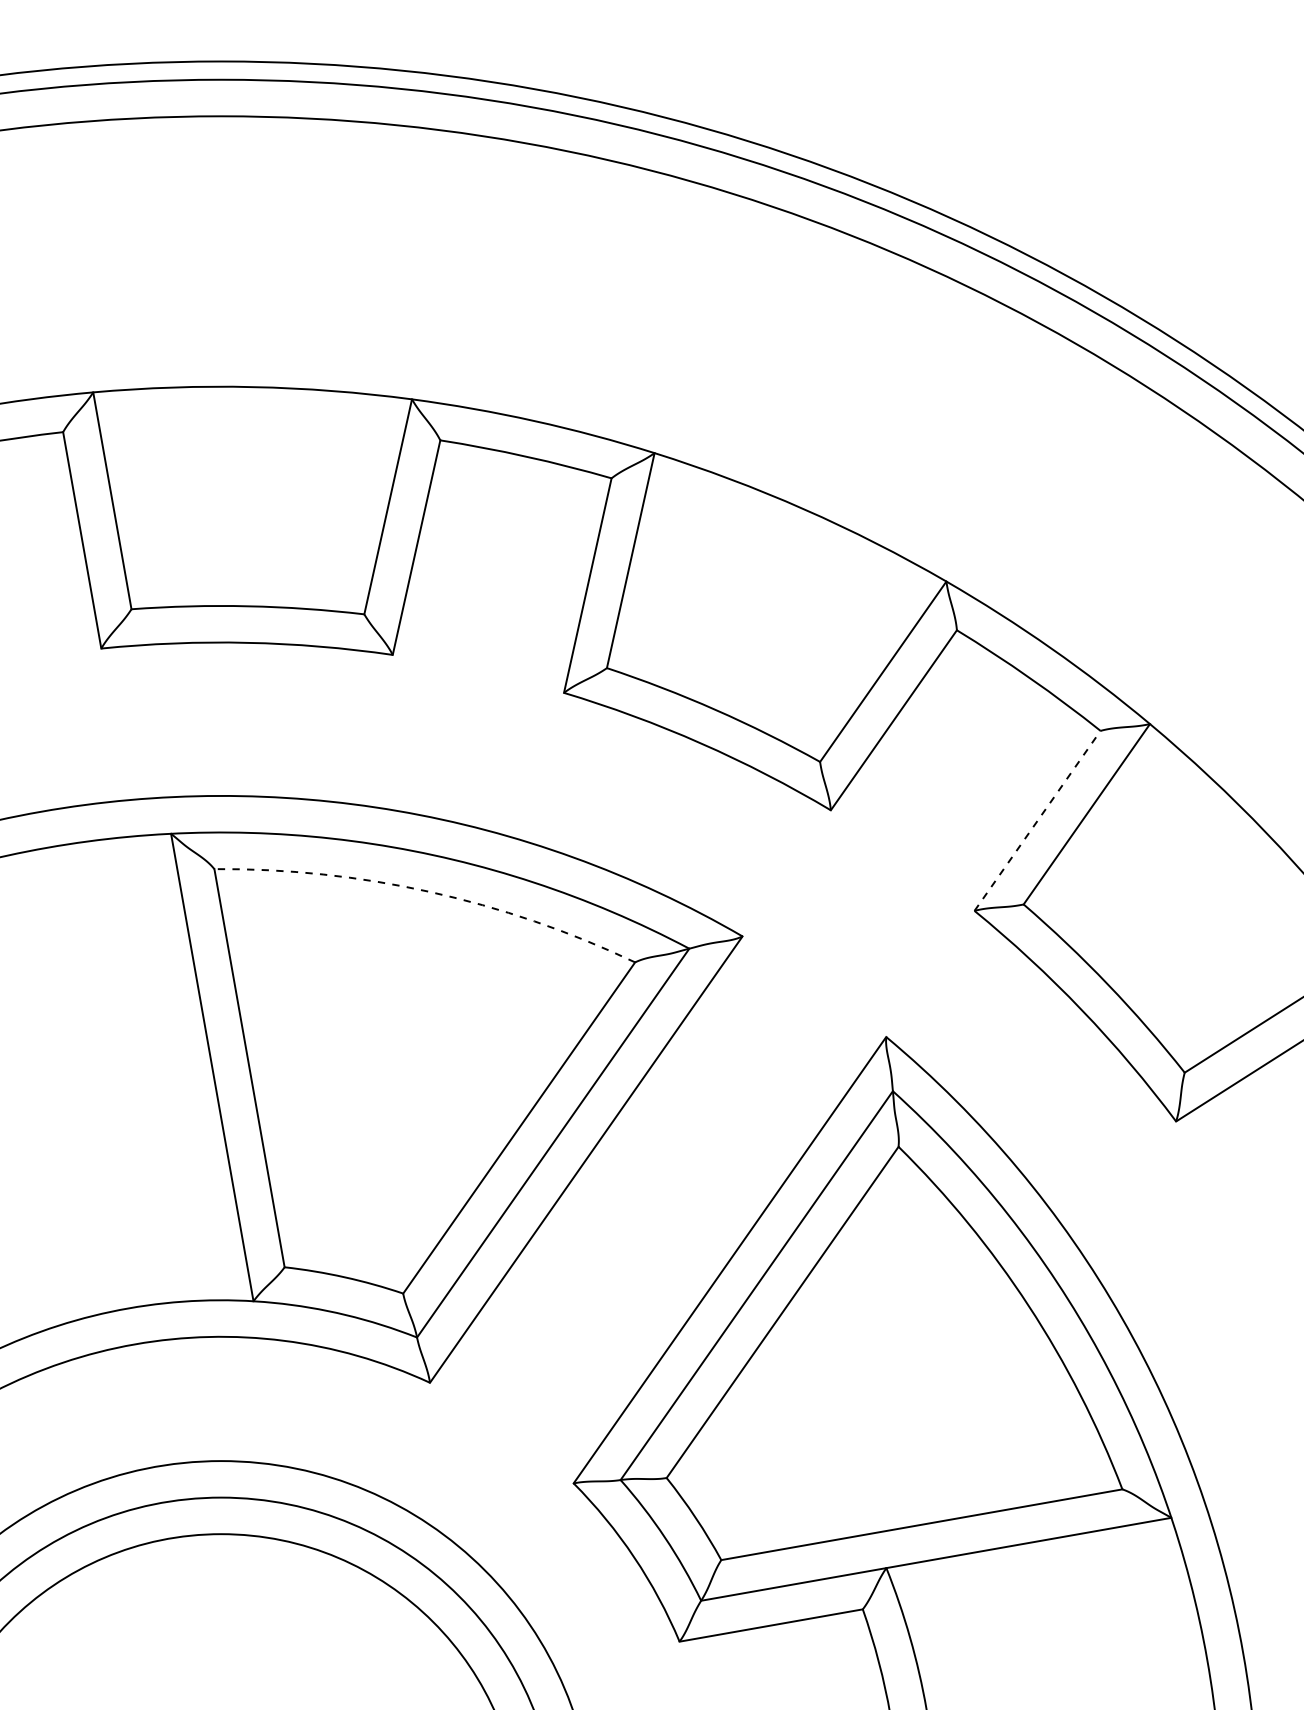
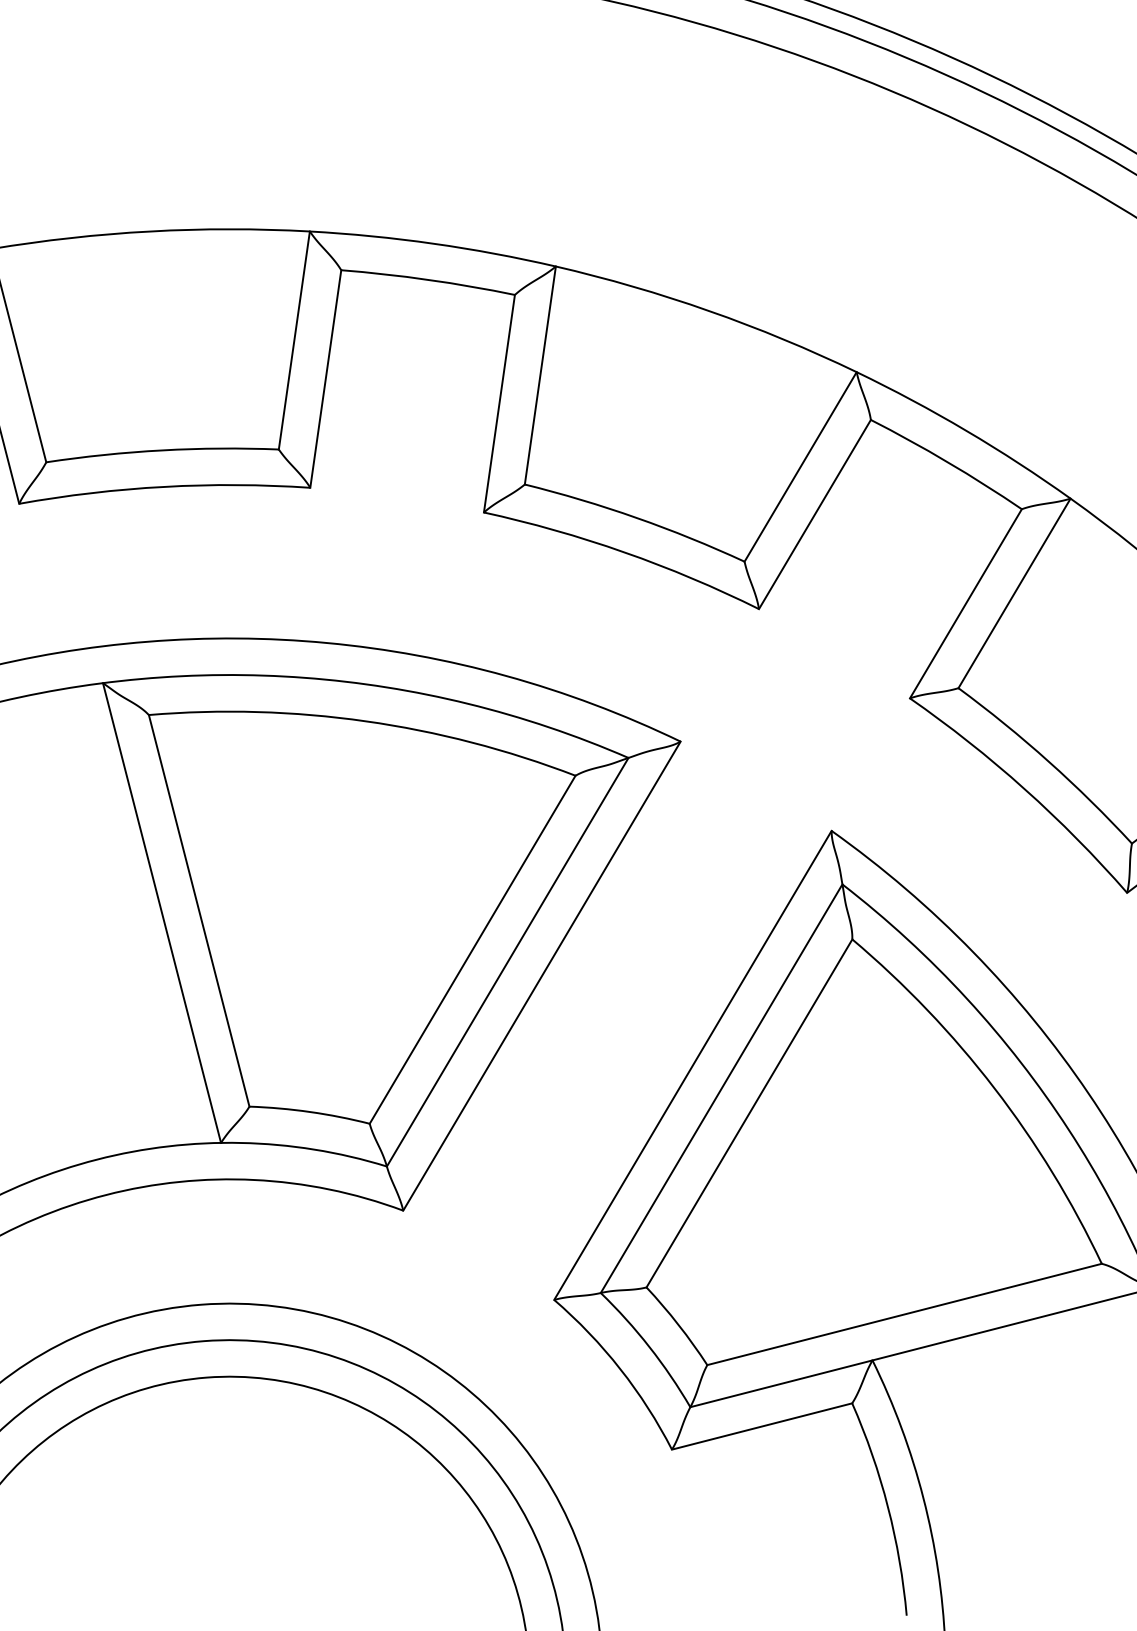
line: (1037, 820) -> (965, 603), dashed -> solid
arc: (430, 891) -> (366, 720), dashed -> solid

